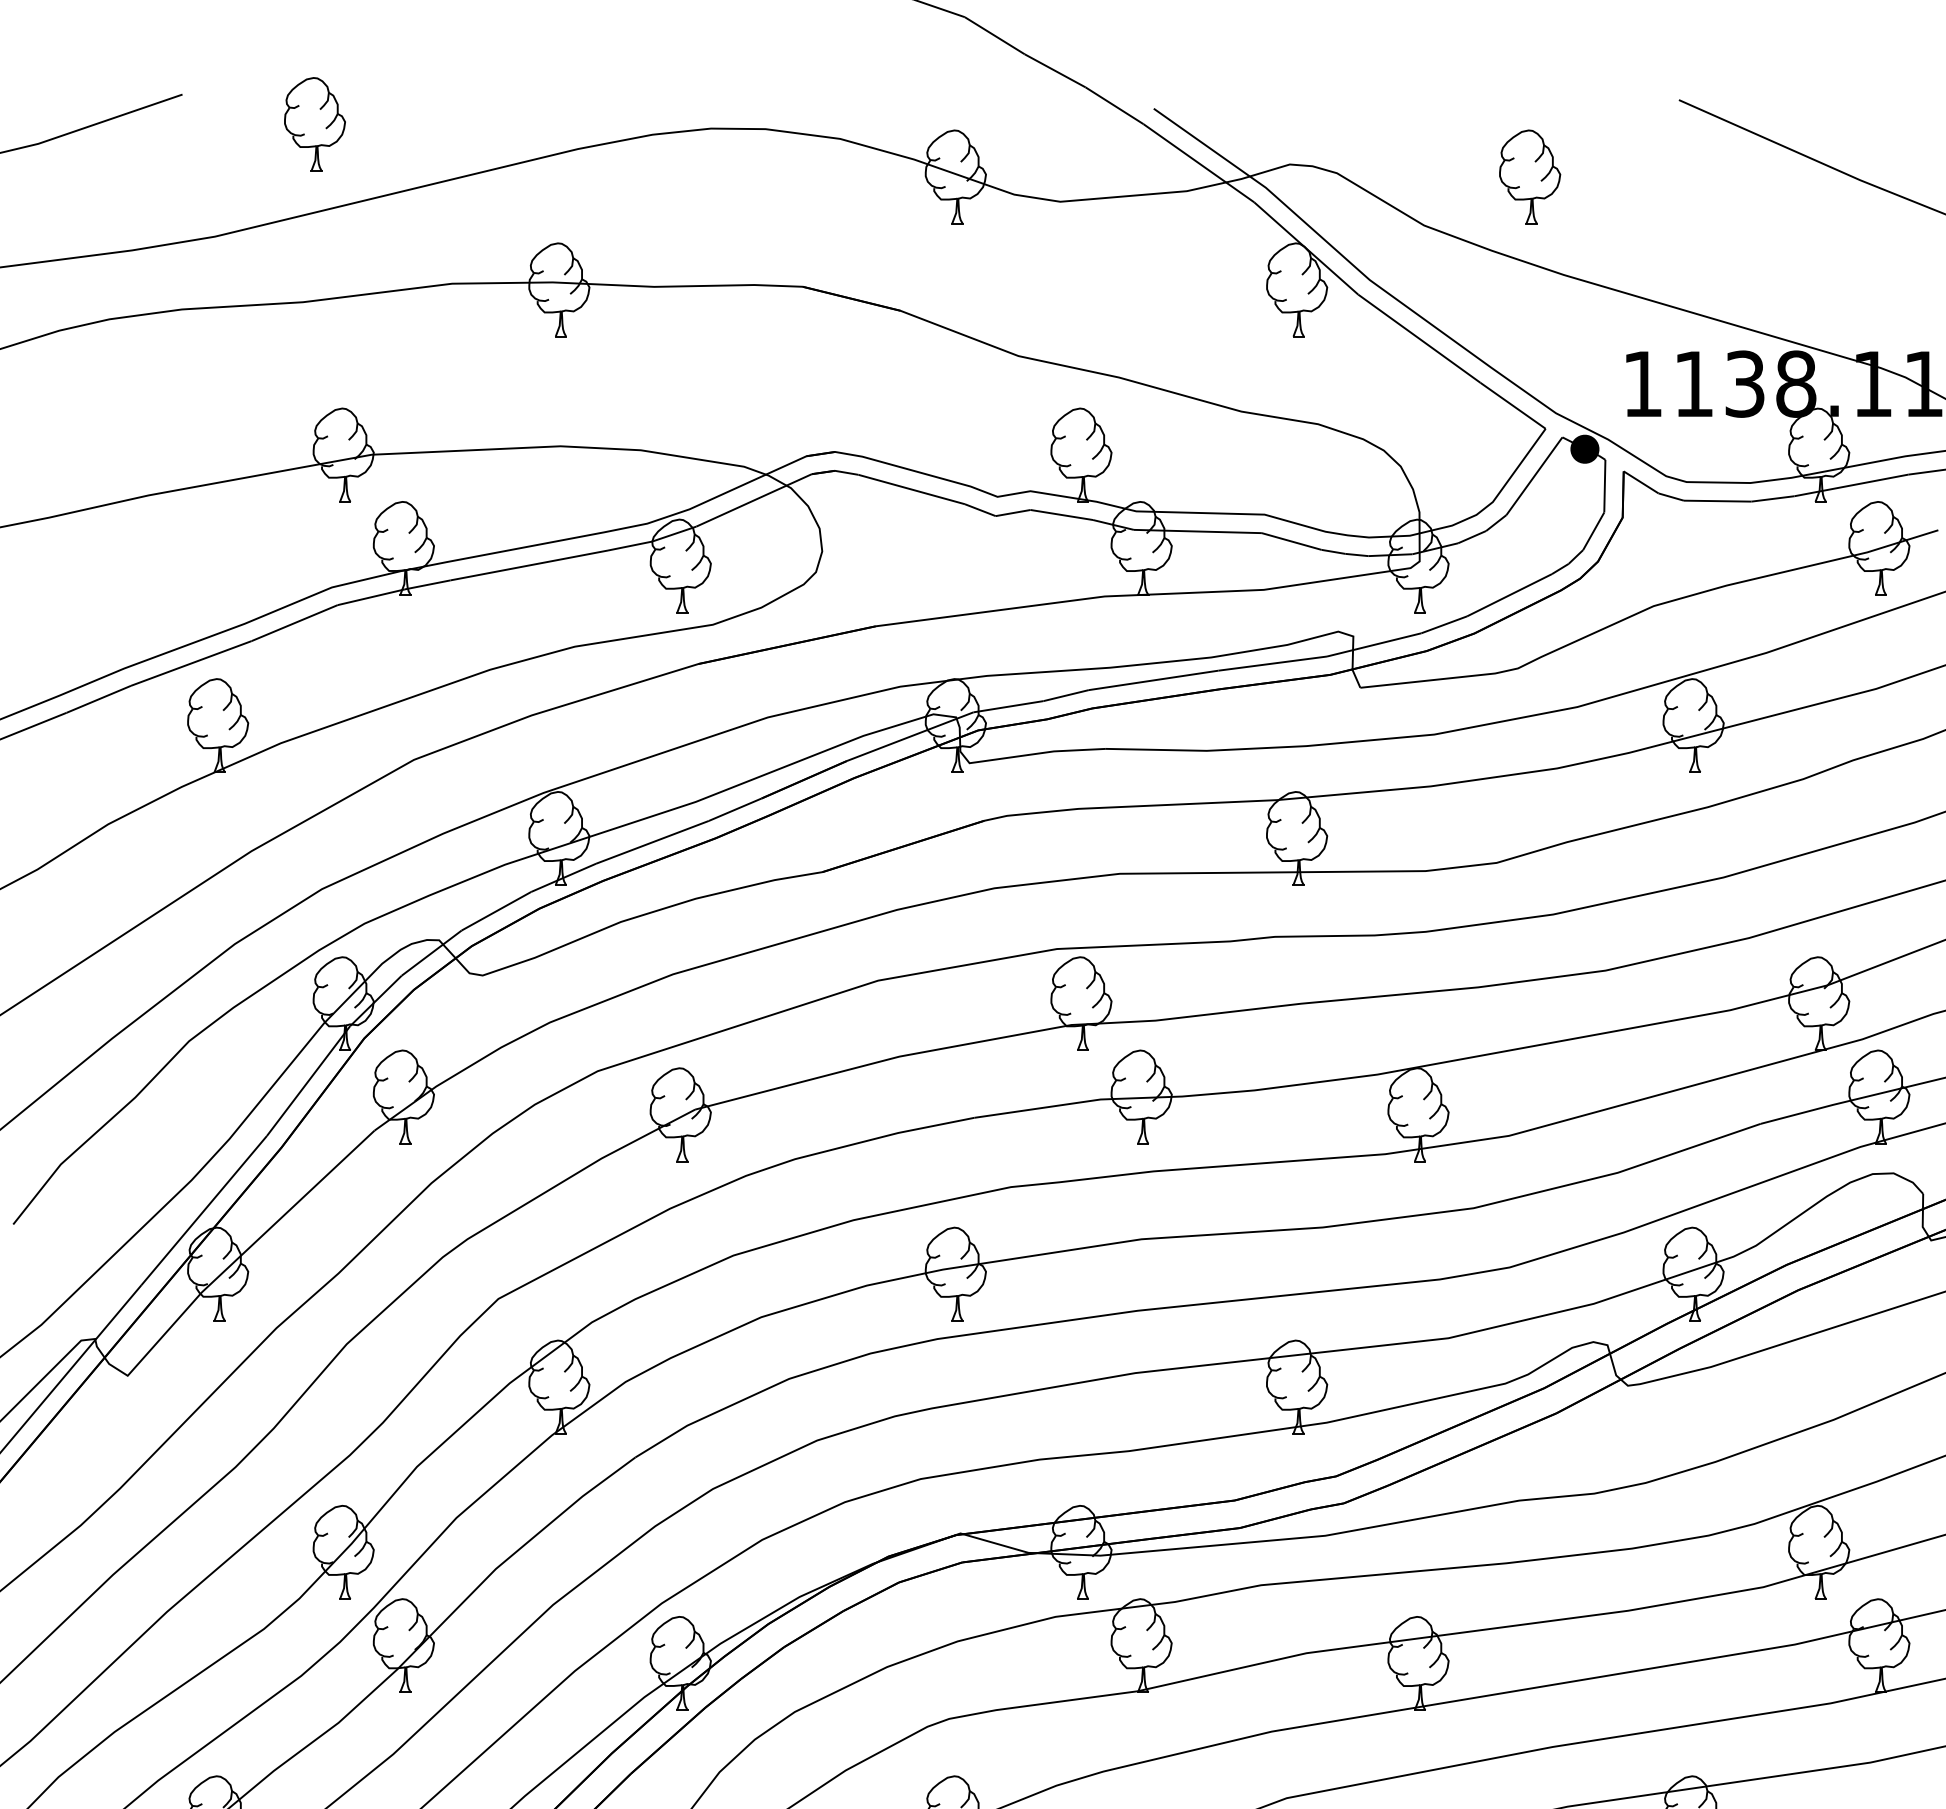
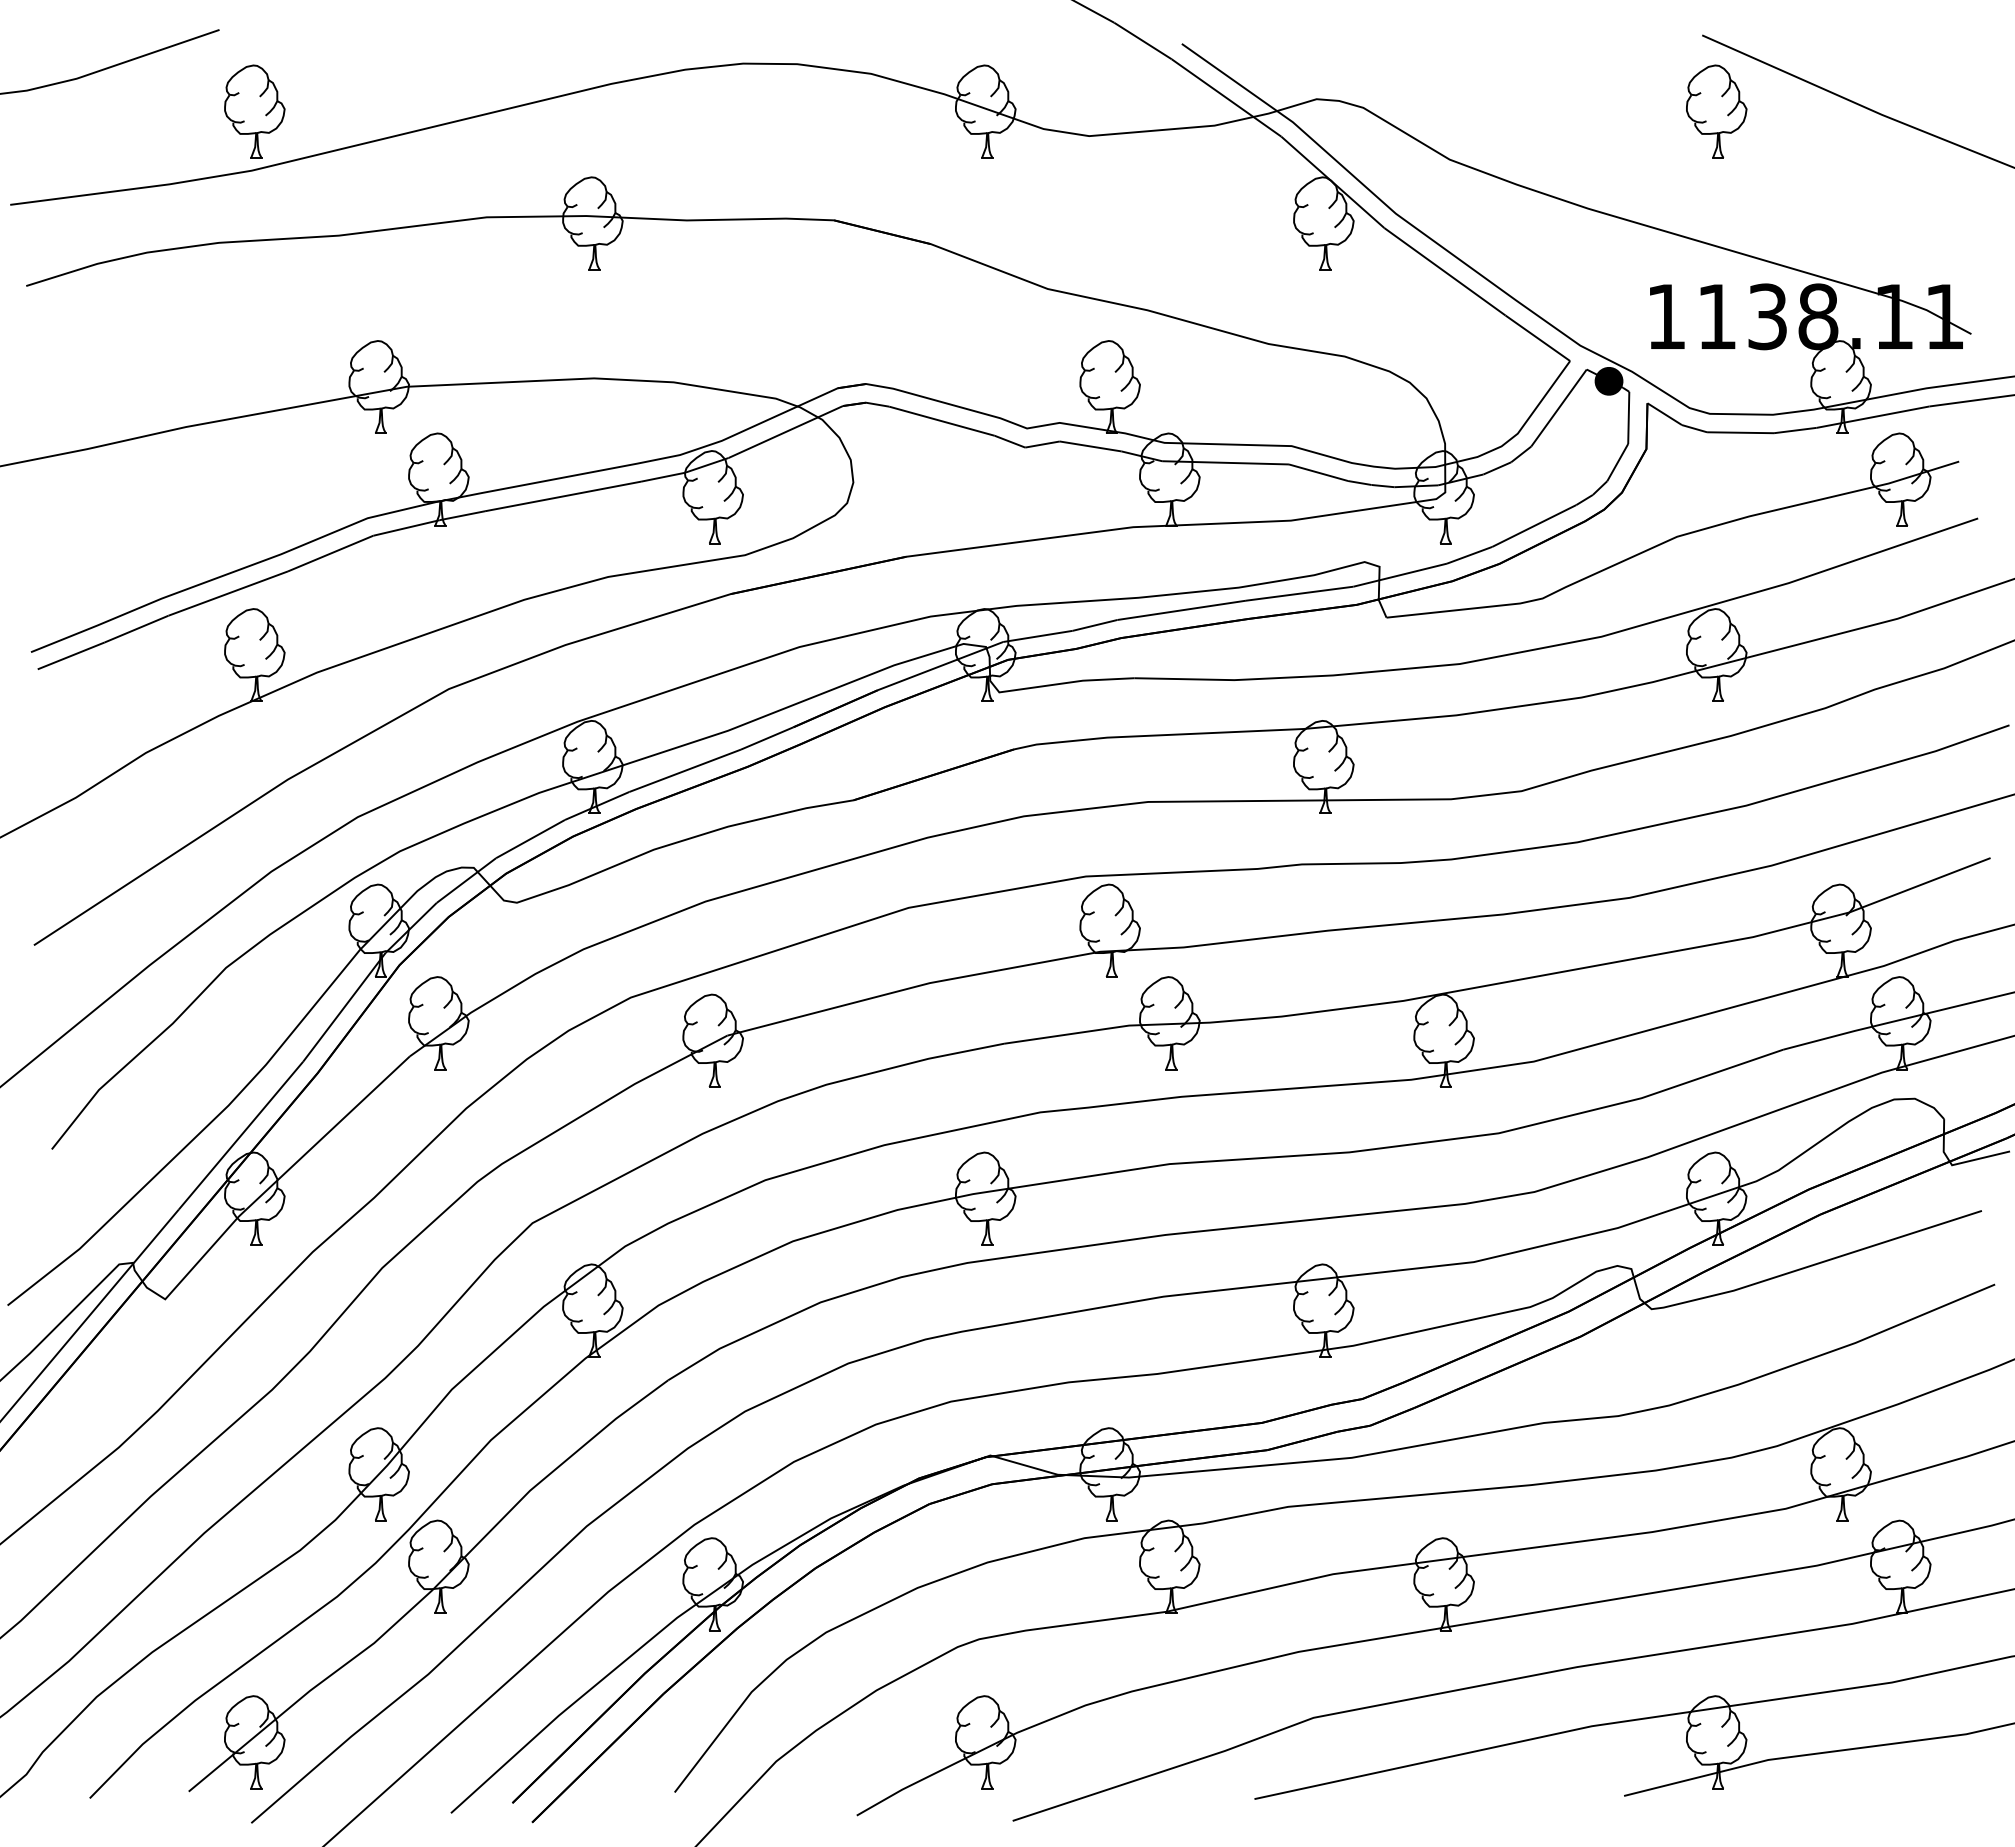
part: (314, 124) -> (254, 111), moved
part: (1529, 176) -> (1716, 111), moved

